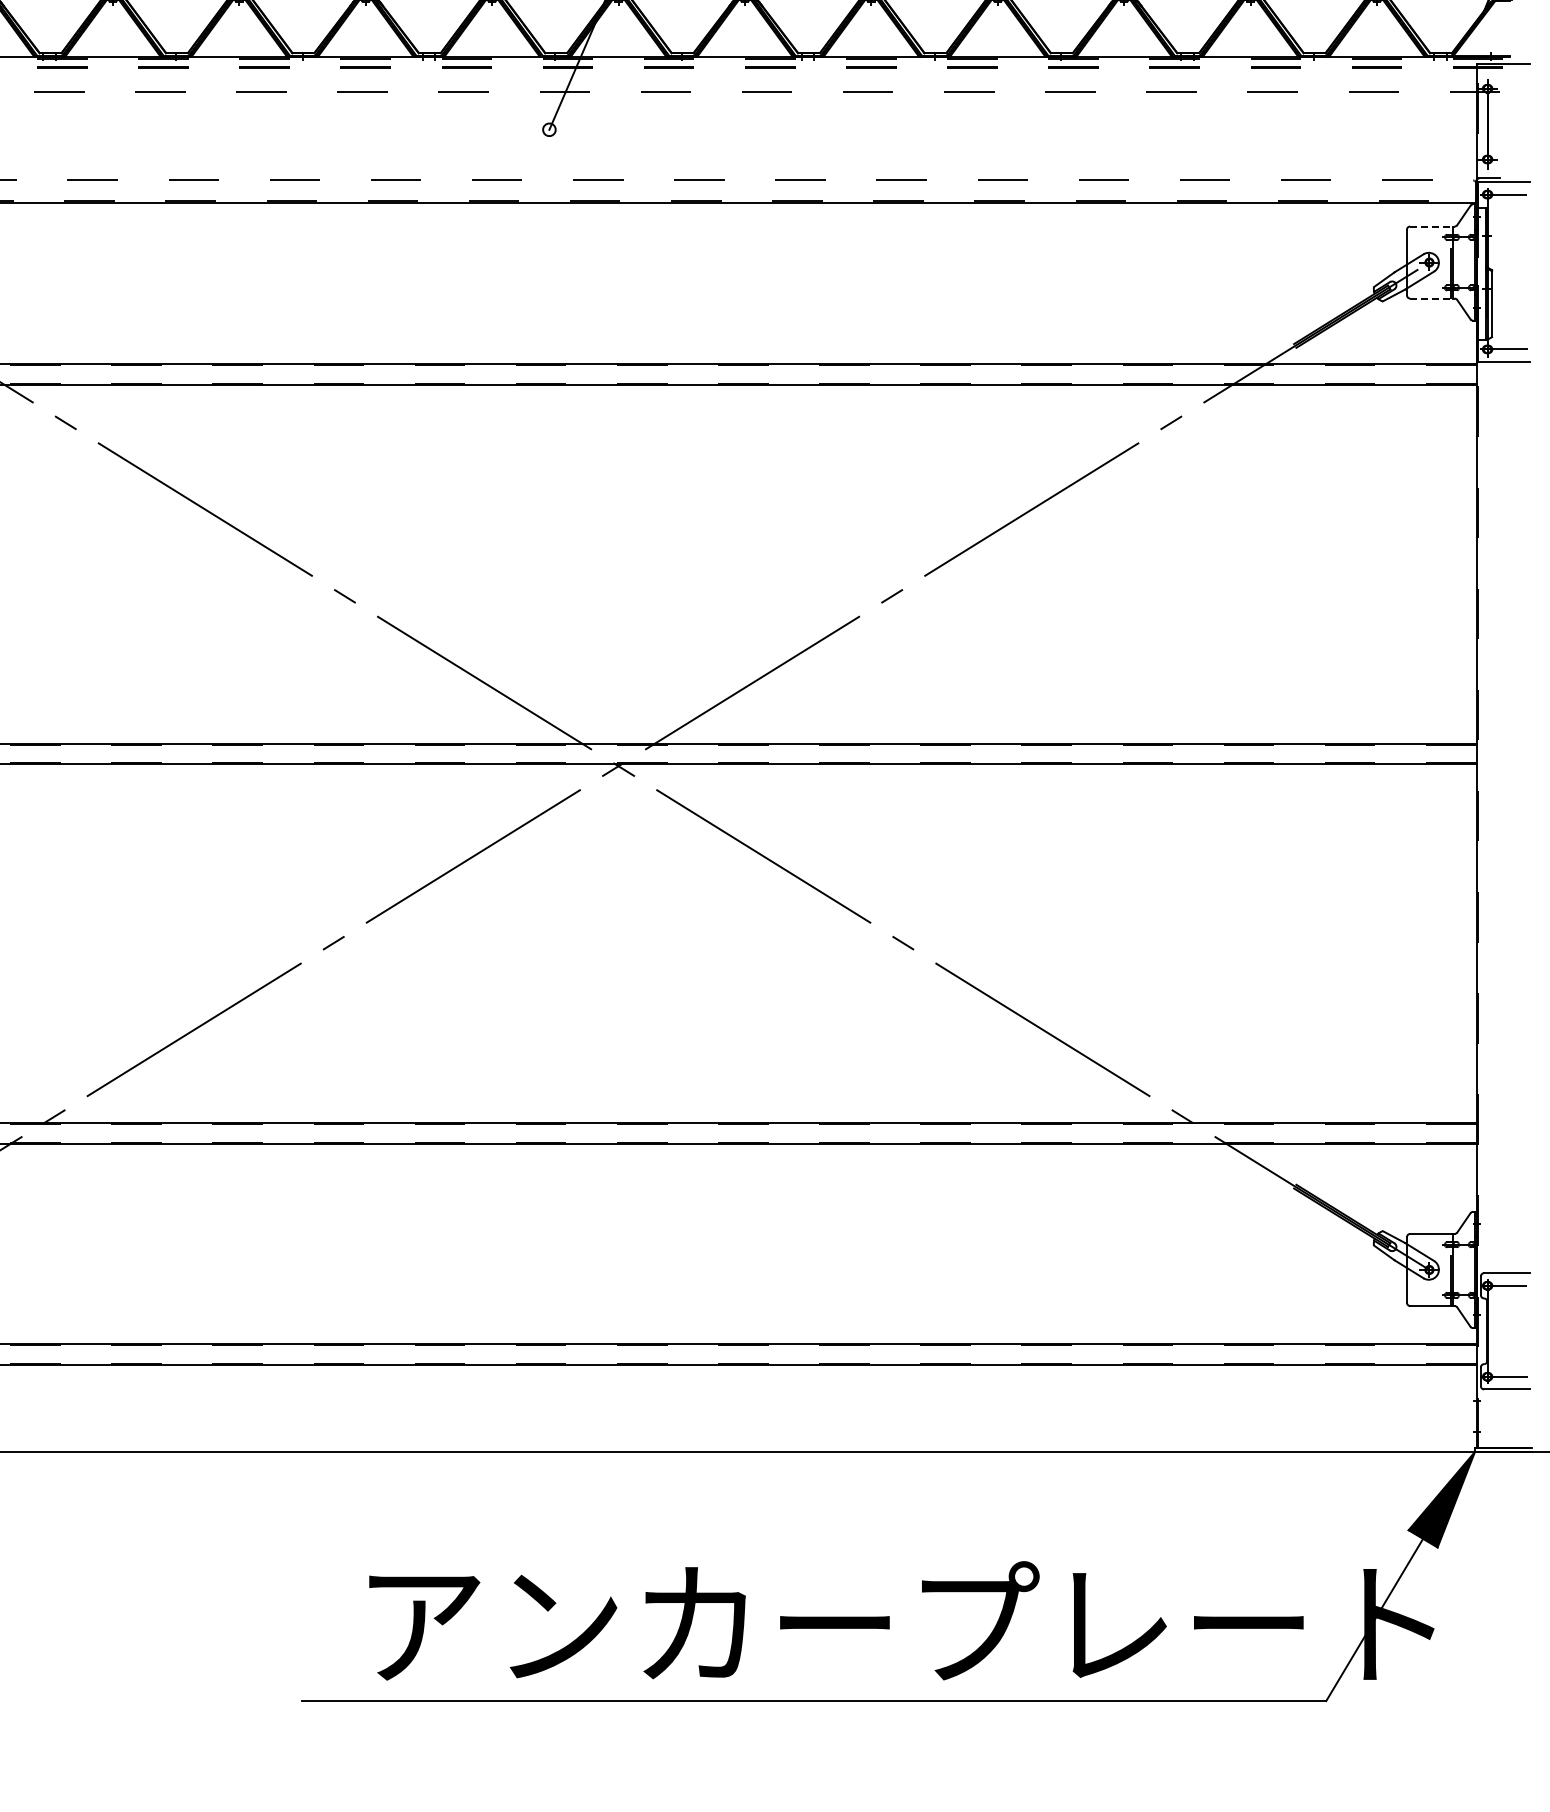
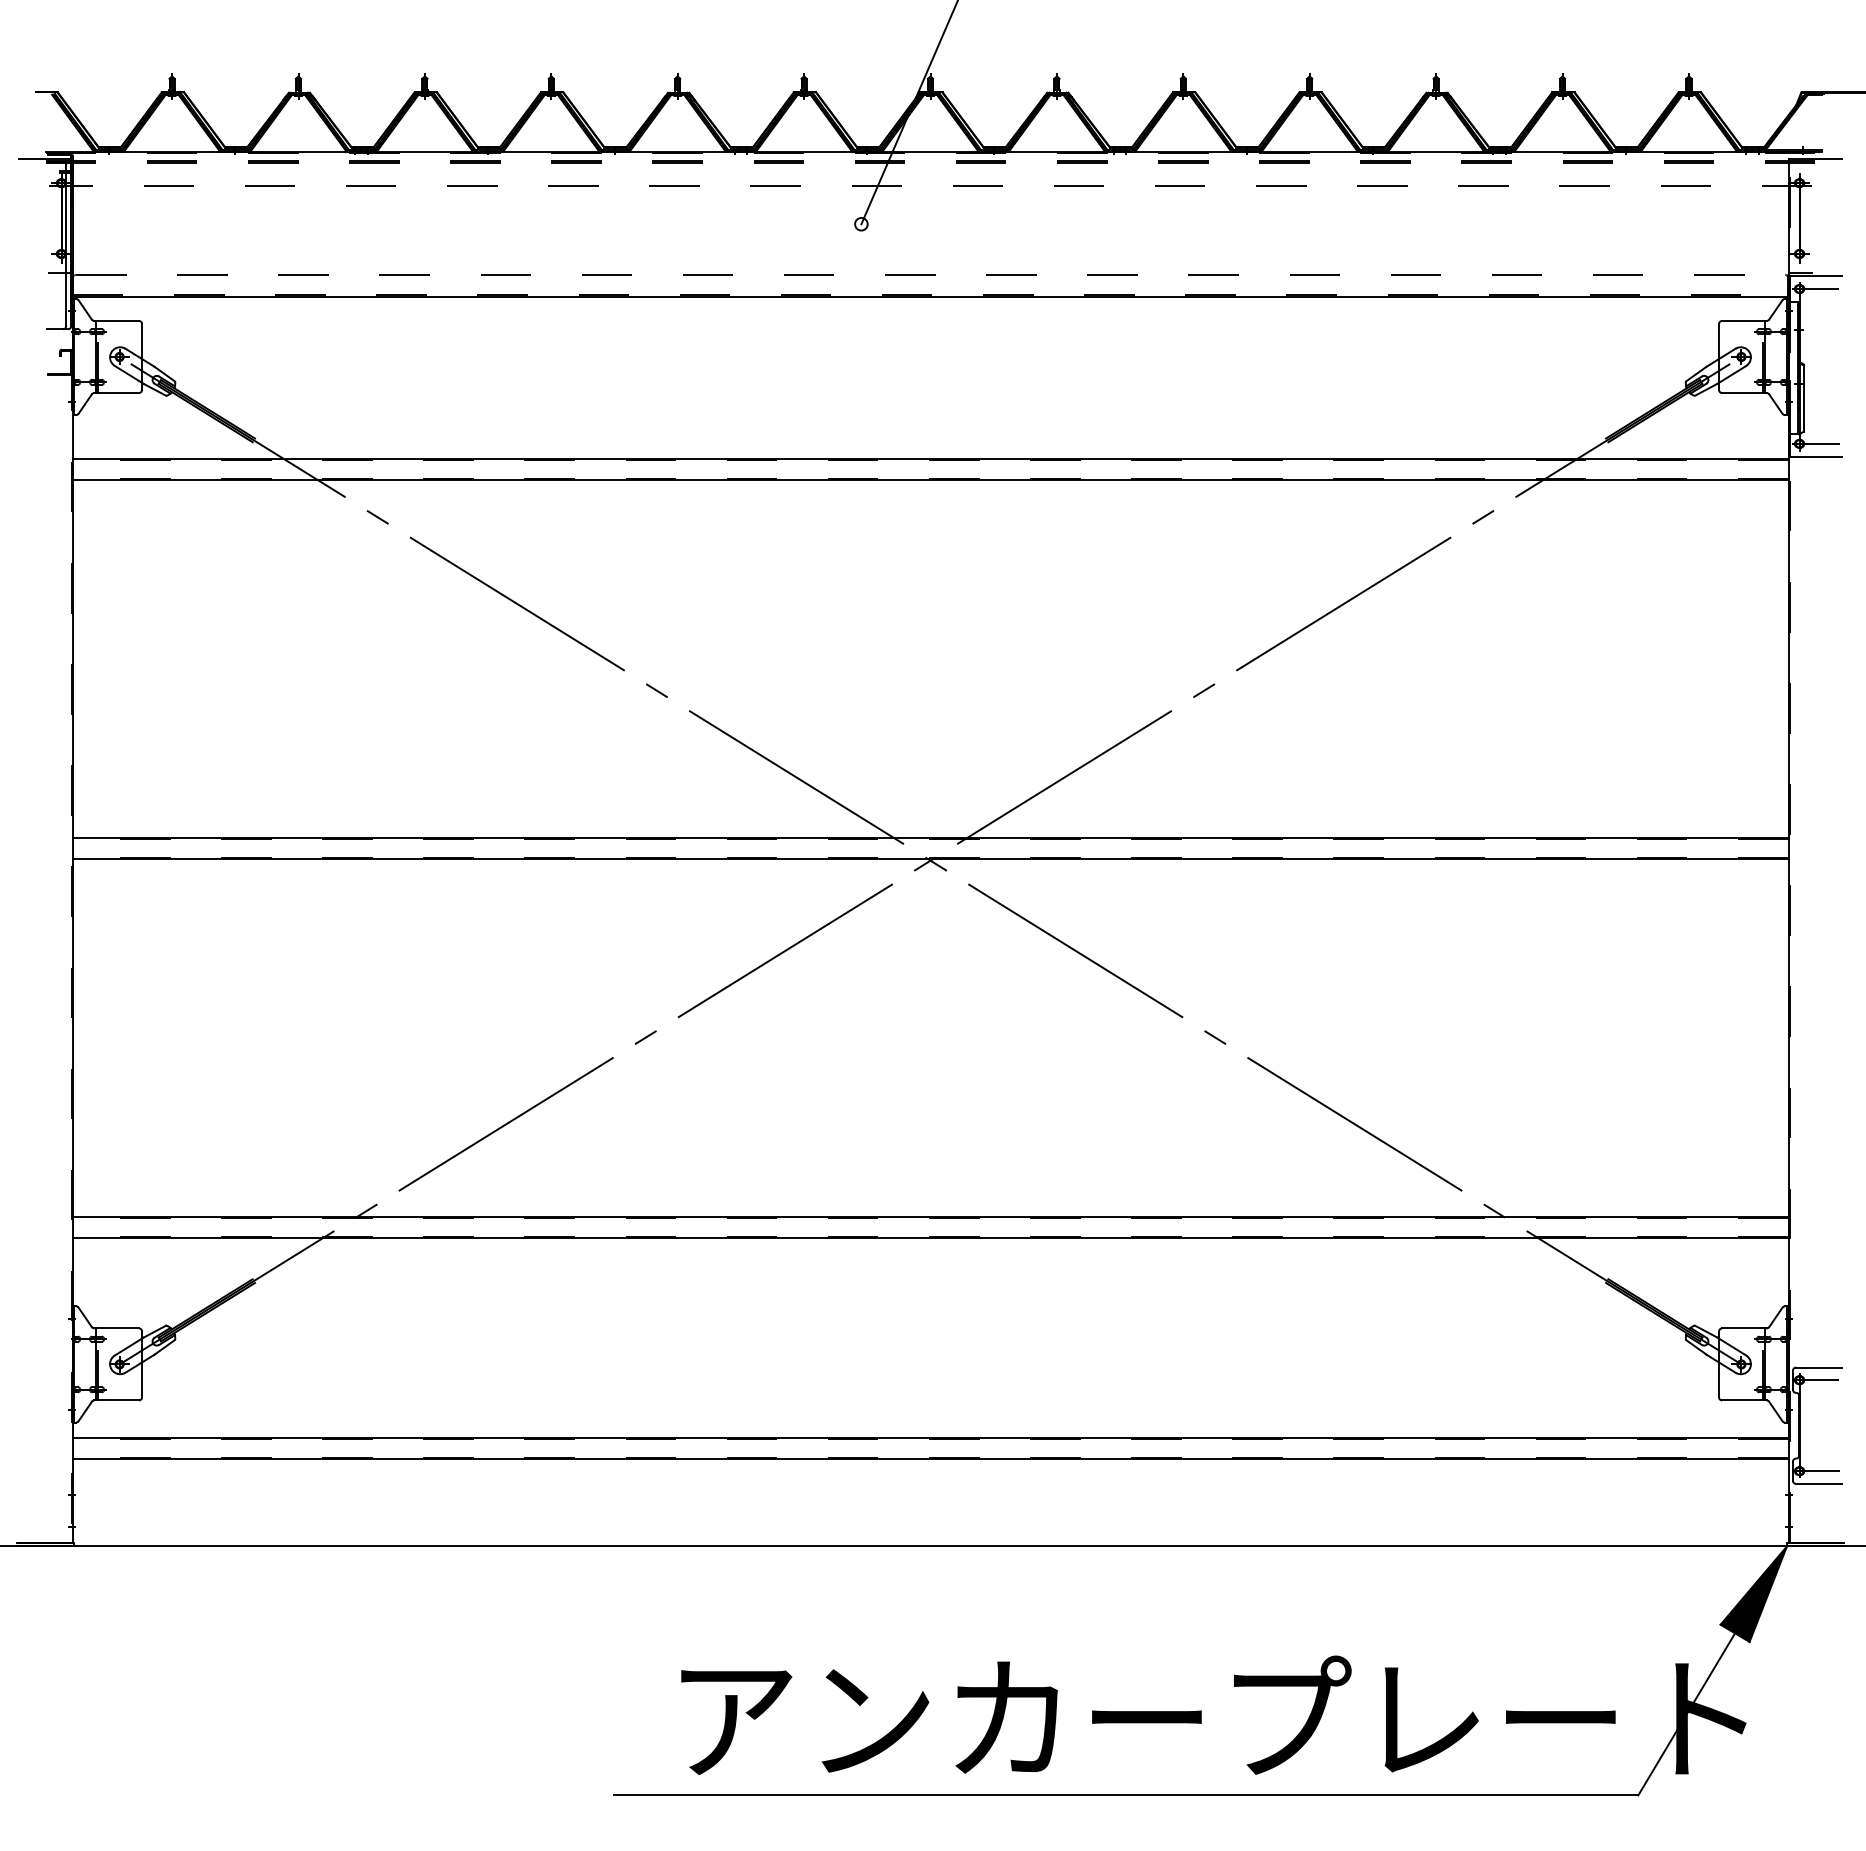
line: (1432, 226) -> (1744, 320), dashed -> solid
line: (1432, 299) -> (1744, 393), dashed -> solid

